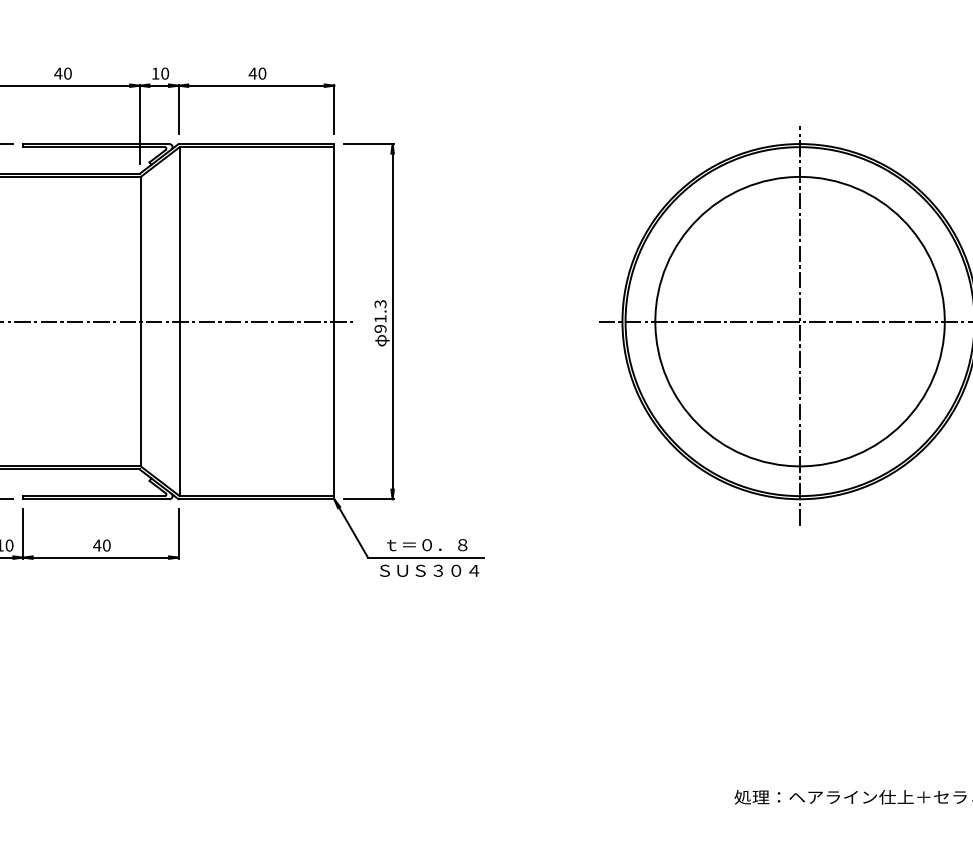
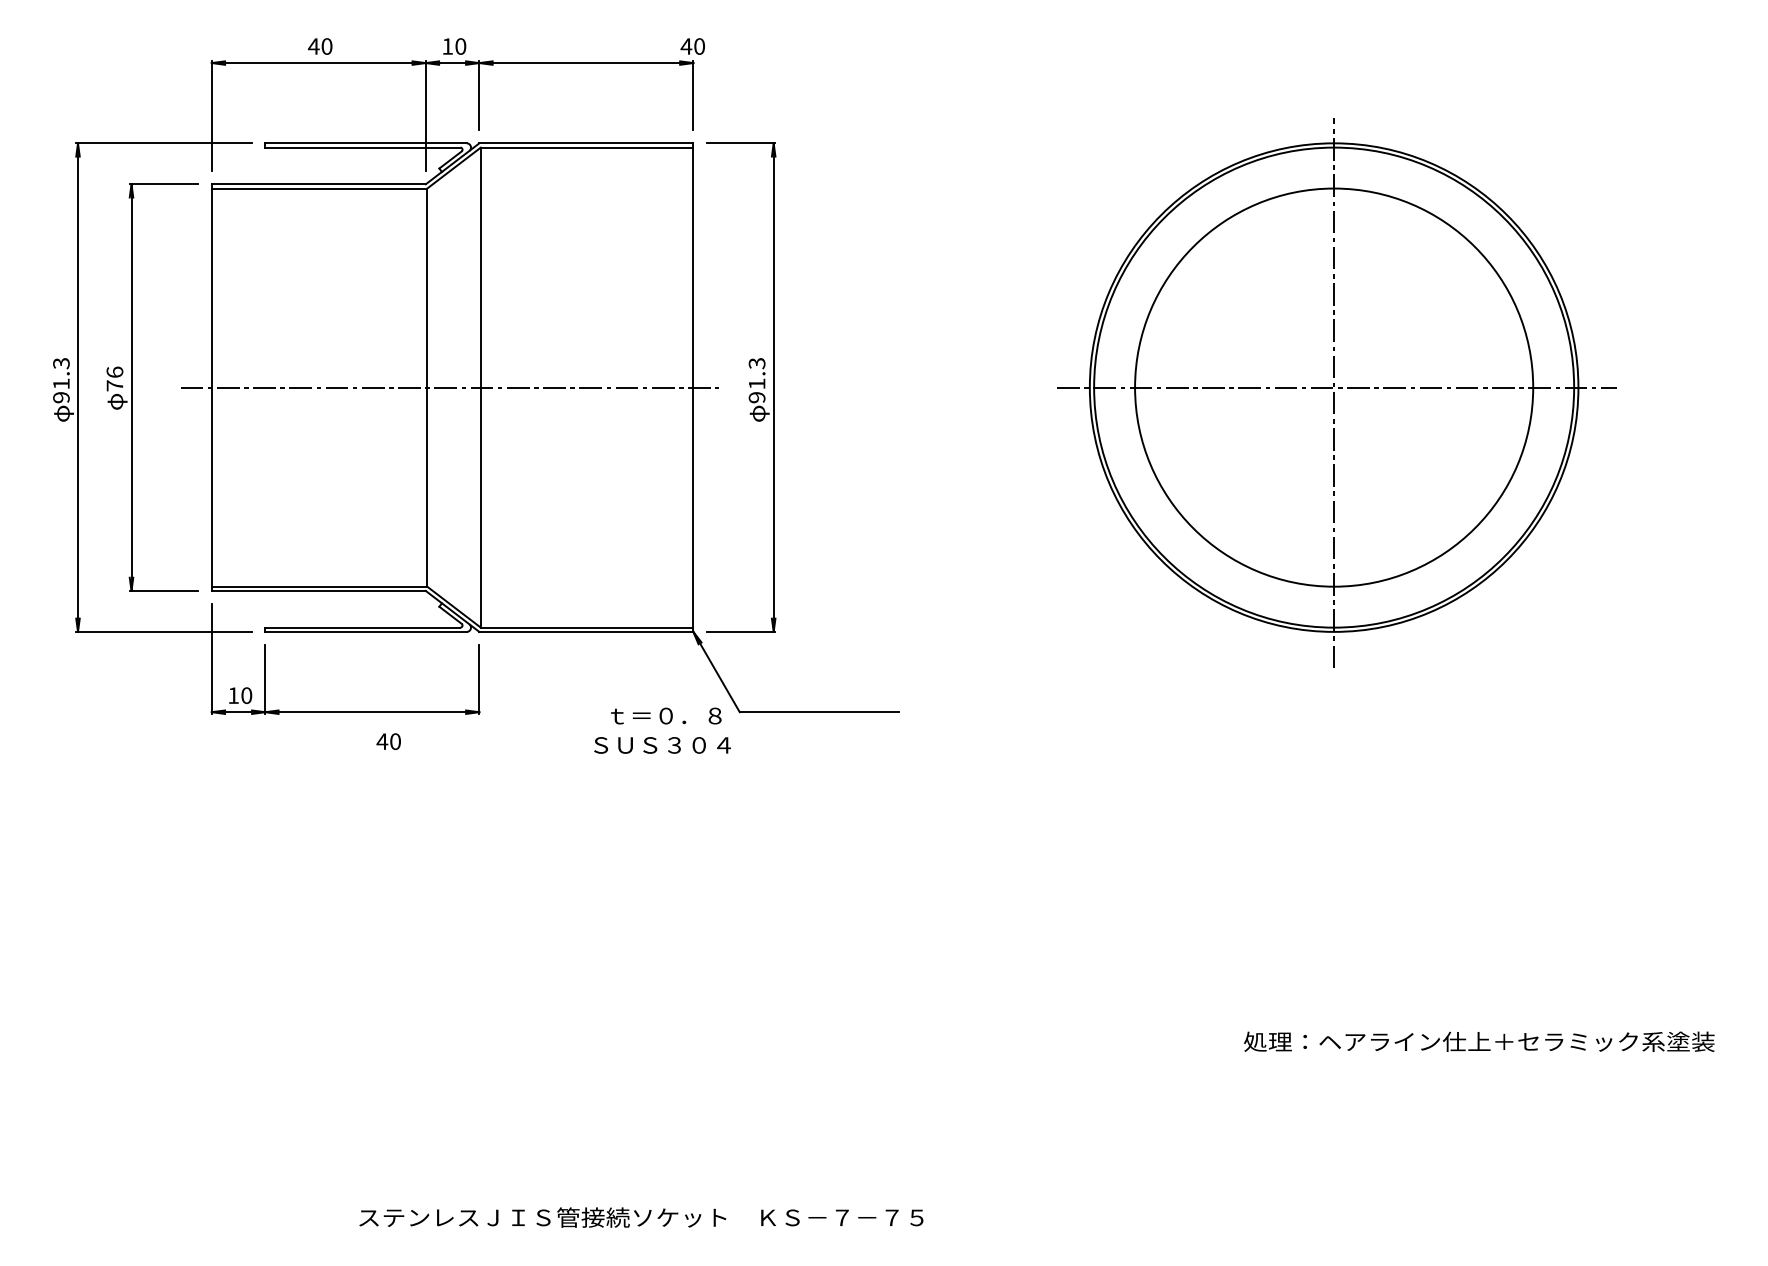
text: (257, 73) -> (692, 46), moved
text: (427, 544) -> (666, 715), moved
text: (101, 545) -> (388, 741), moved
text: (429, 570) -> (662, 745), moved

